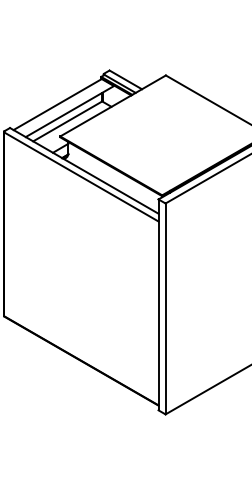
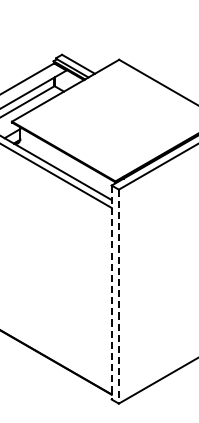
line: (158, 305) -> (111, 293), solid -> dashed
line: (165, 309) -> (118, 297), solid -> dashed

